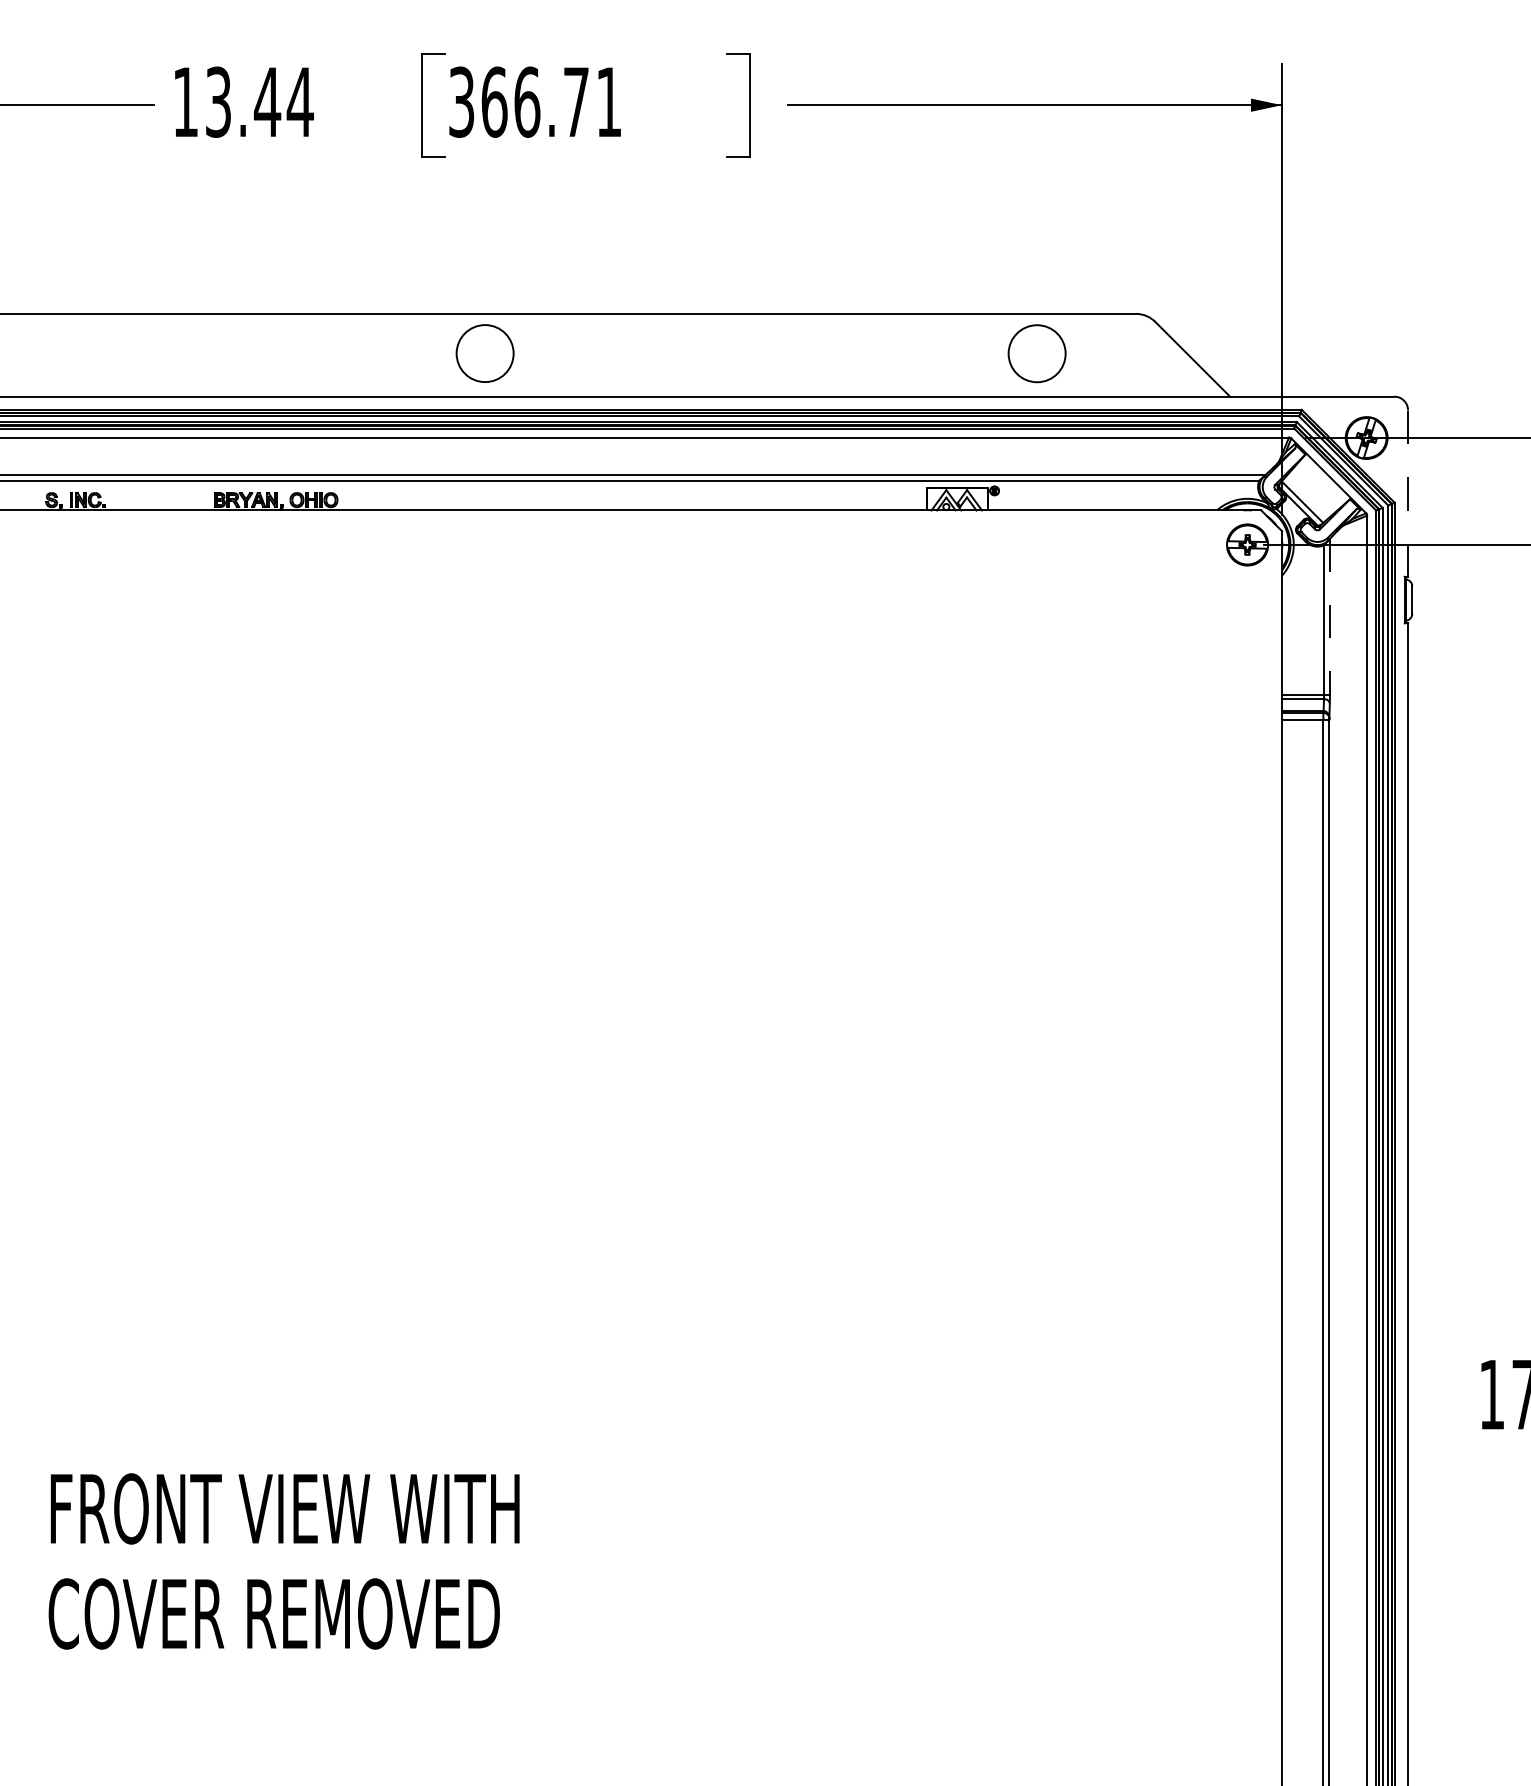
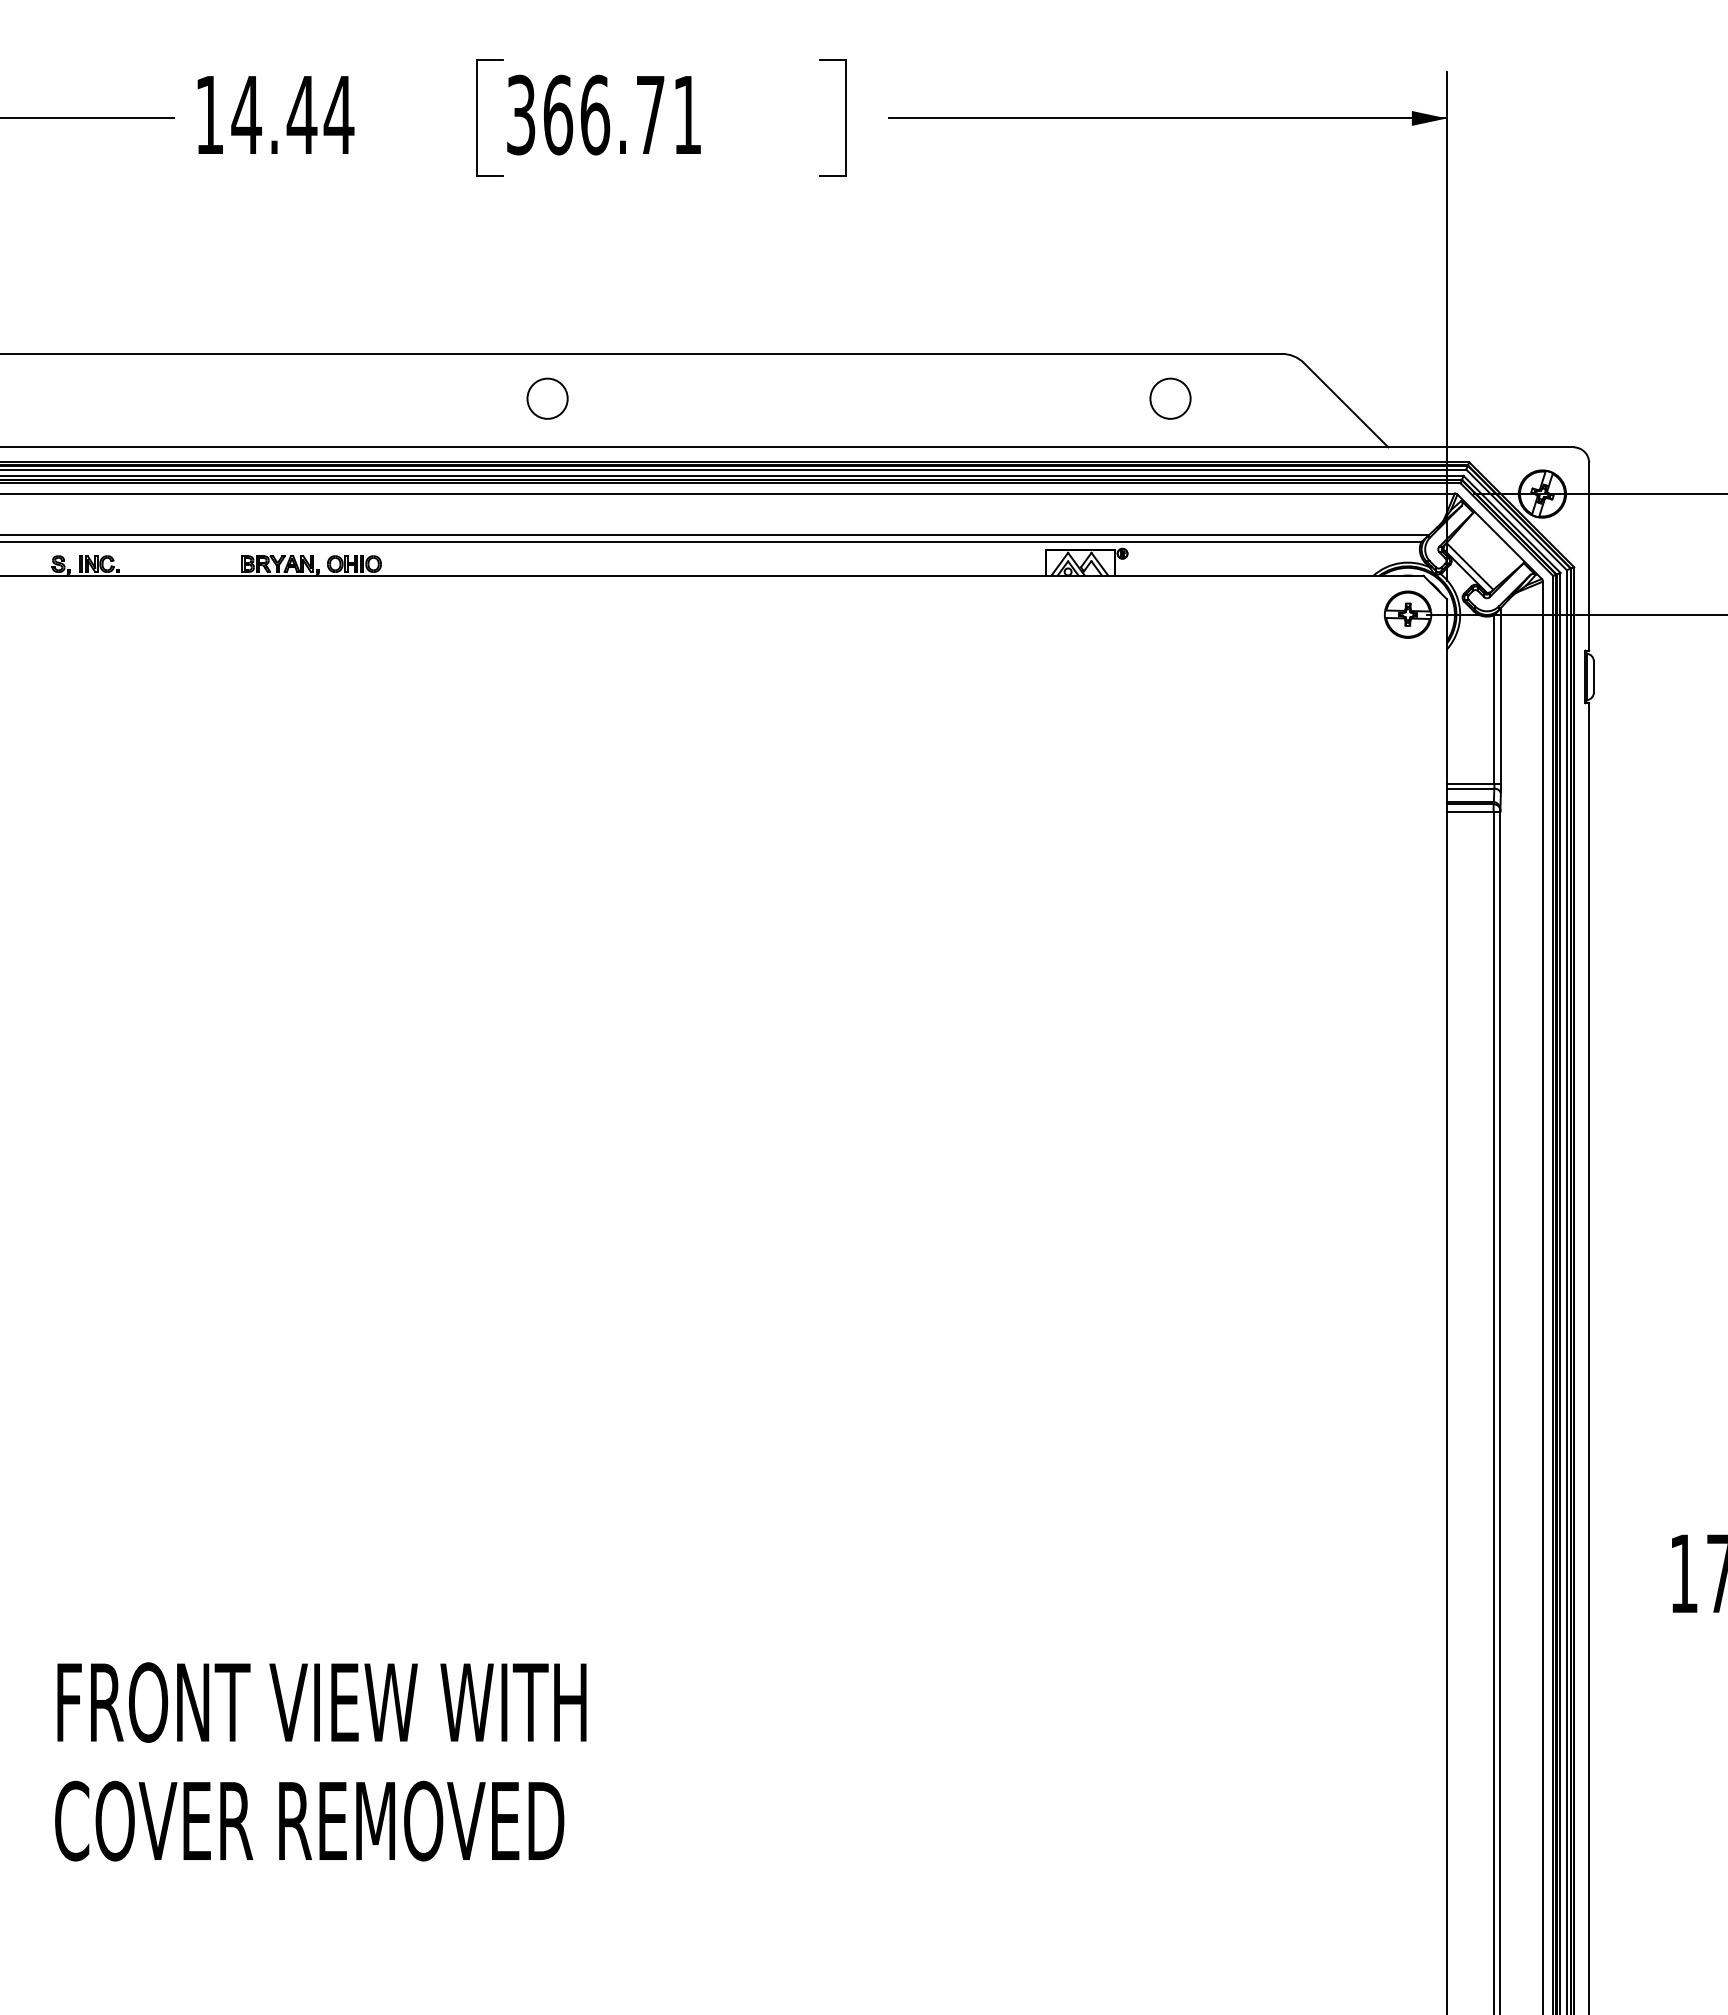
text: (218, 101) -> (246, 114), 13.44 -> 14.44
circle: (485, 353) -> (547, 398), size x0.62
circle: (1037, 353) -> (1170, 398), size x0.62
line: (1408, 493) -> (1589, 556), dashed -> solid
line: (1330, 616) -> (1501, 695), dashed -> solid

